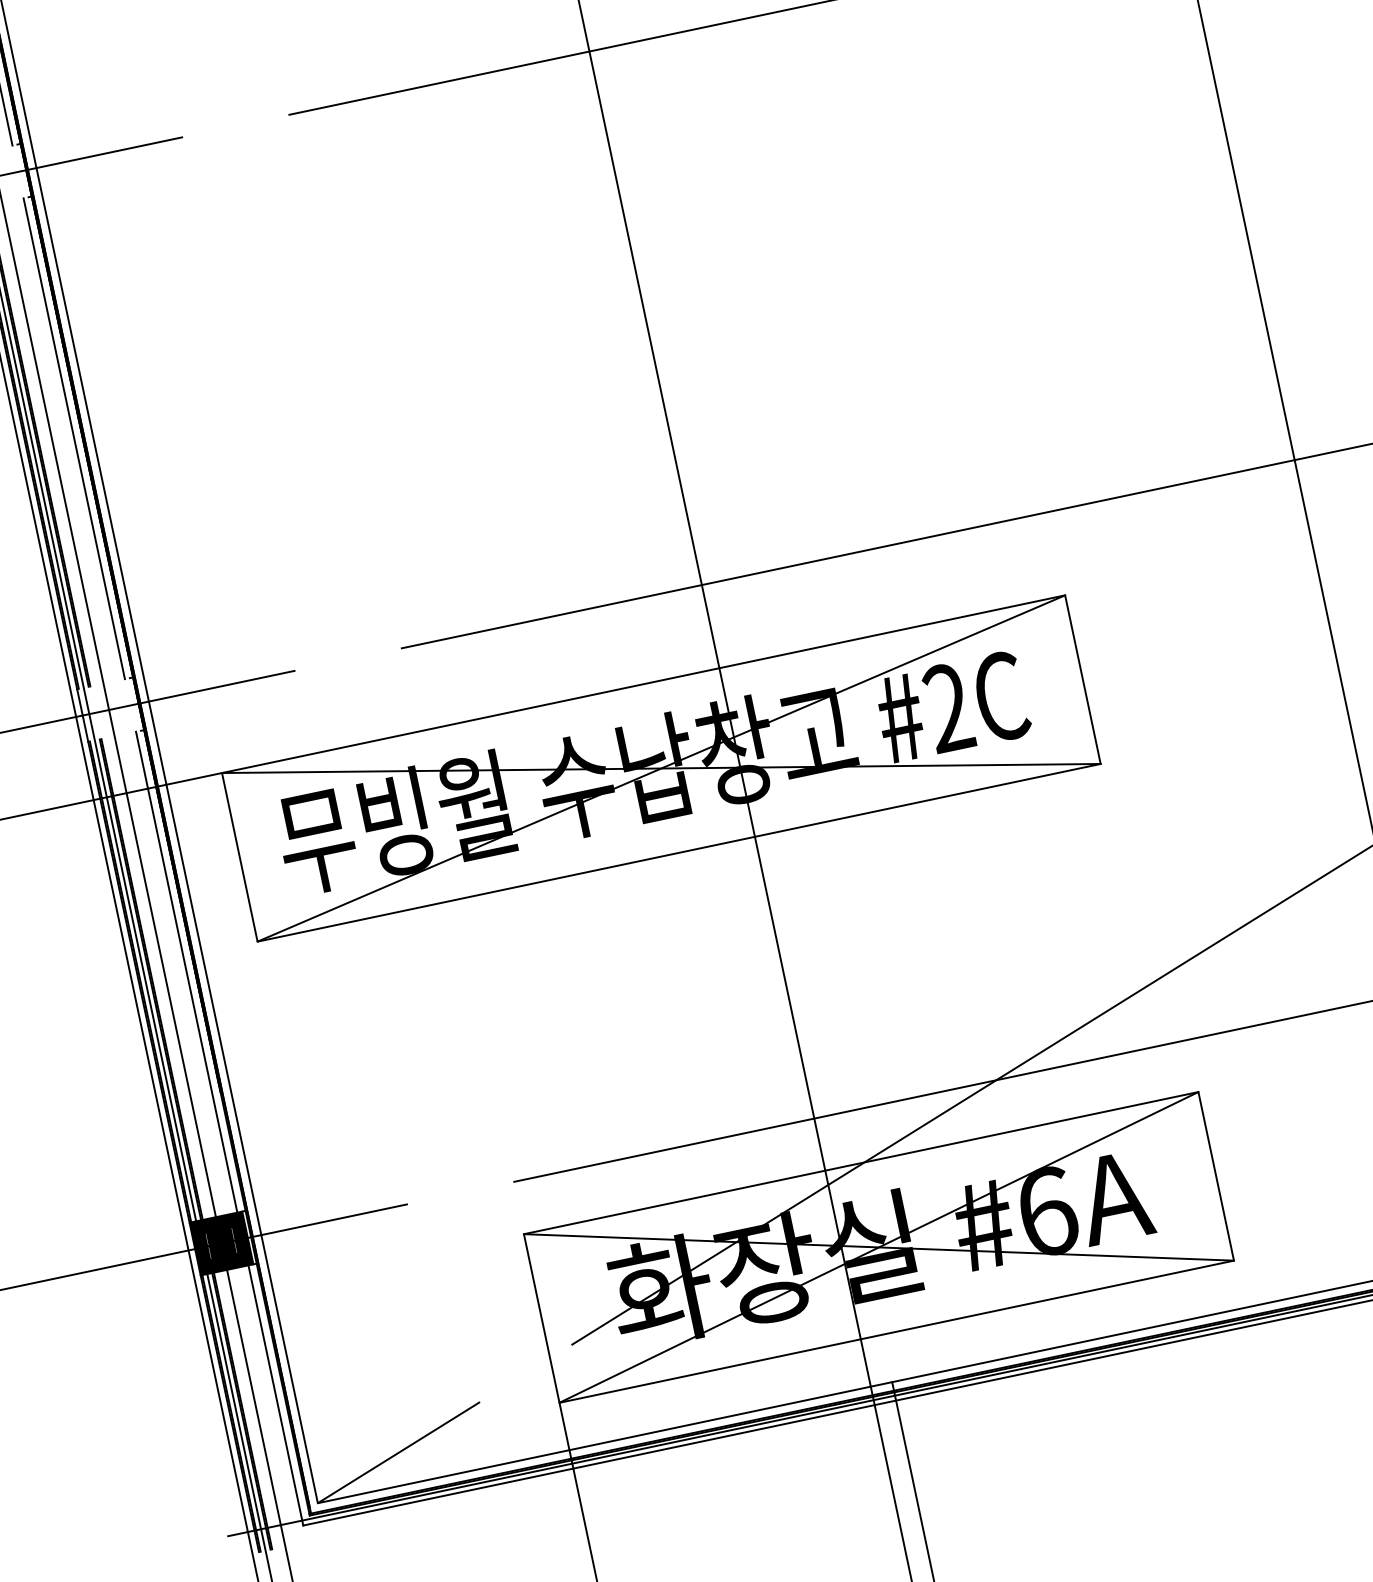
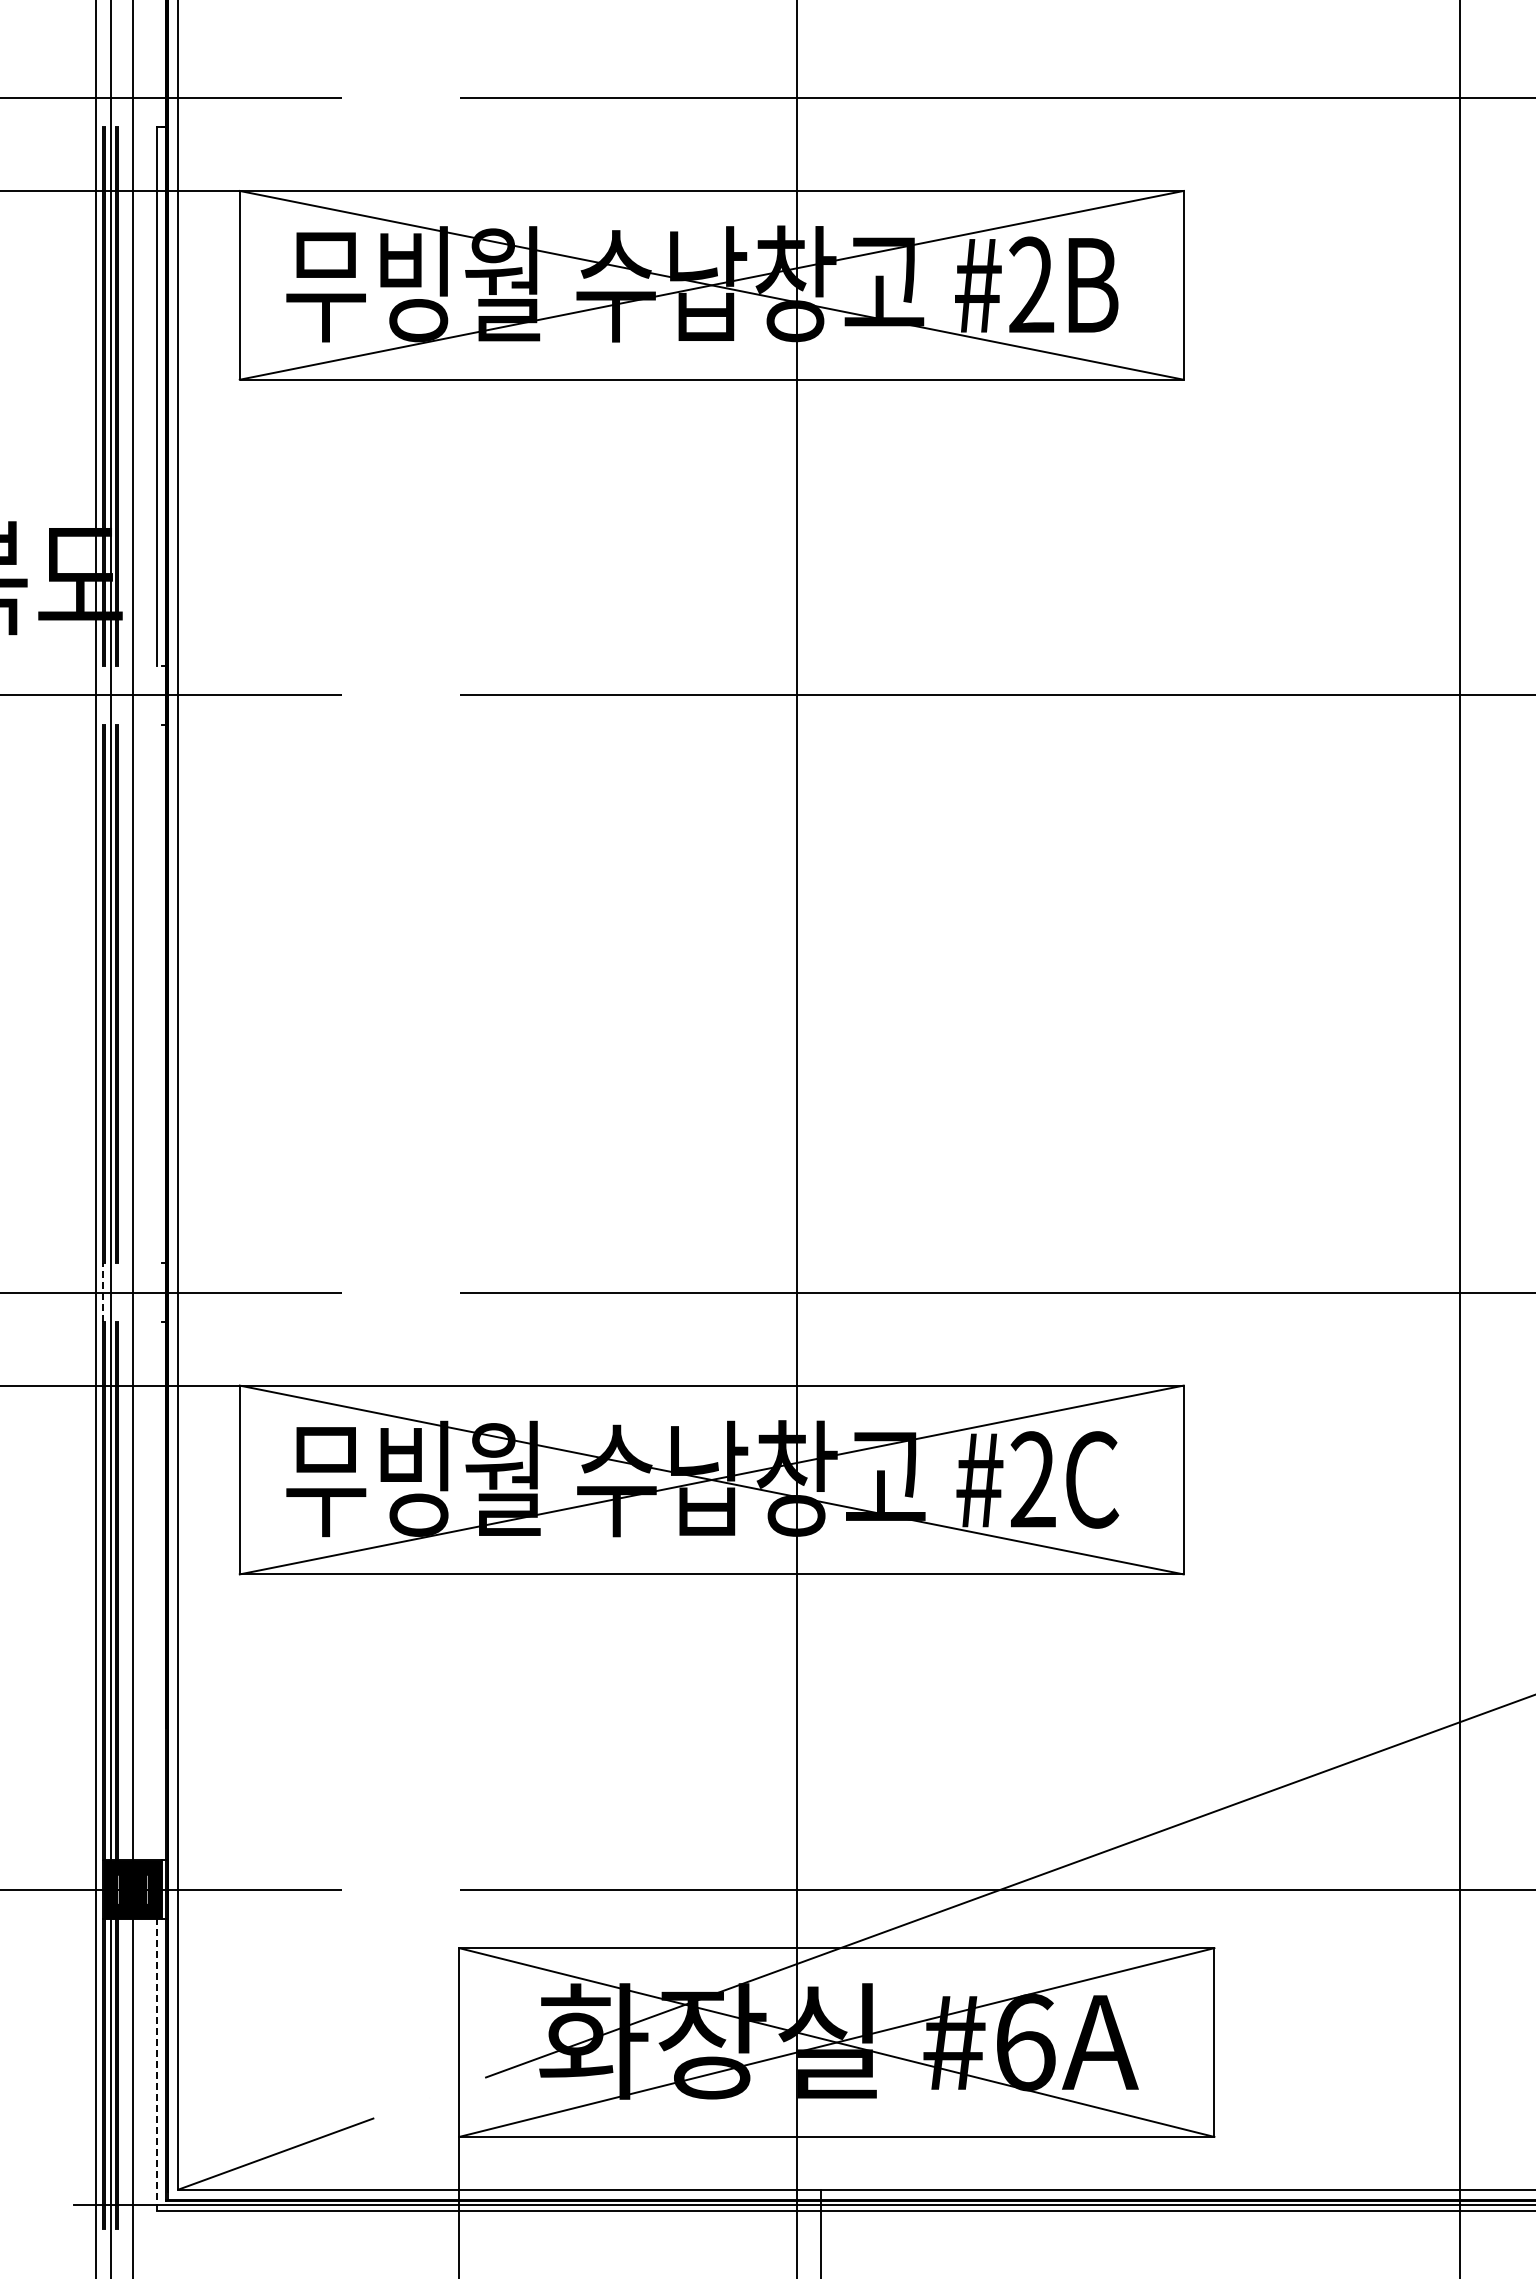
line: (73, 438) -> (156, 993), removed
line: (82, 715) -> (103, 1292), solid -> dashed
line: (186, 972) -> (156, 1591), removed
line: (275, 1395) -> (156, 2064), solid -> dashed

